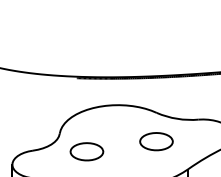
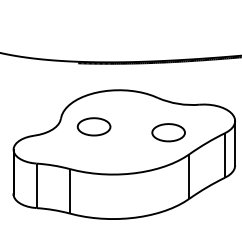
part: (156, 141) -> (168, 132), moved
part: (86, 151) -> (93, 126), moved

